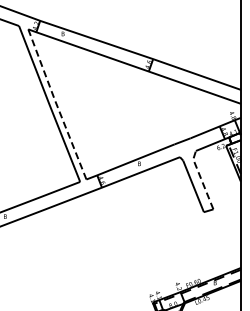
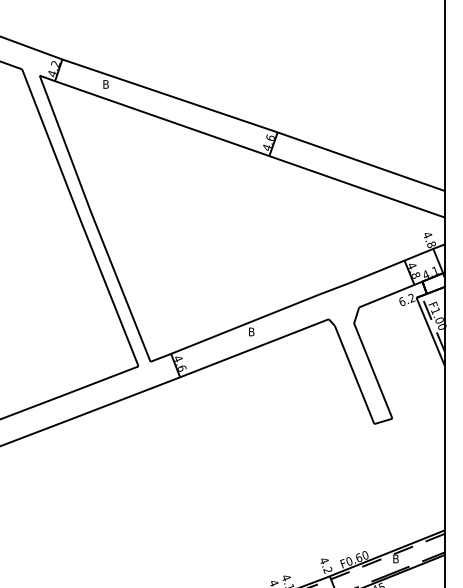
line: (56, 104) -> (93, 218), dashed -> solid
line: (201, 179) -> (369, 361), dashed -> solid

